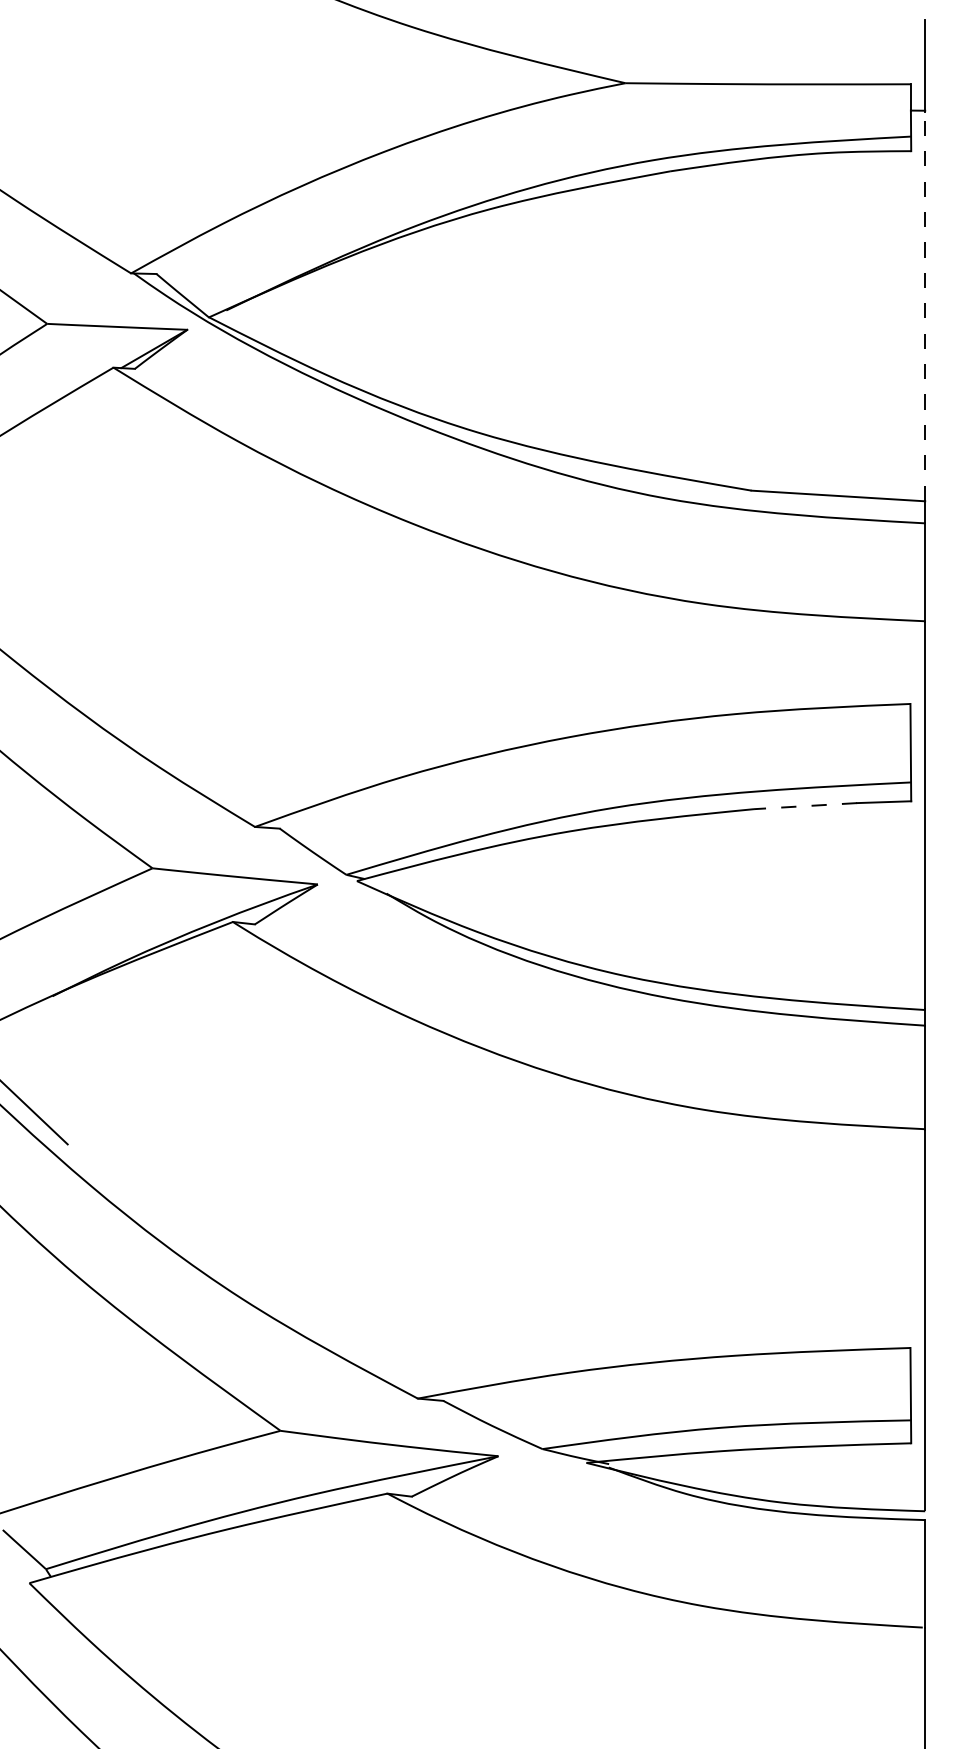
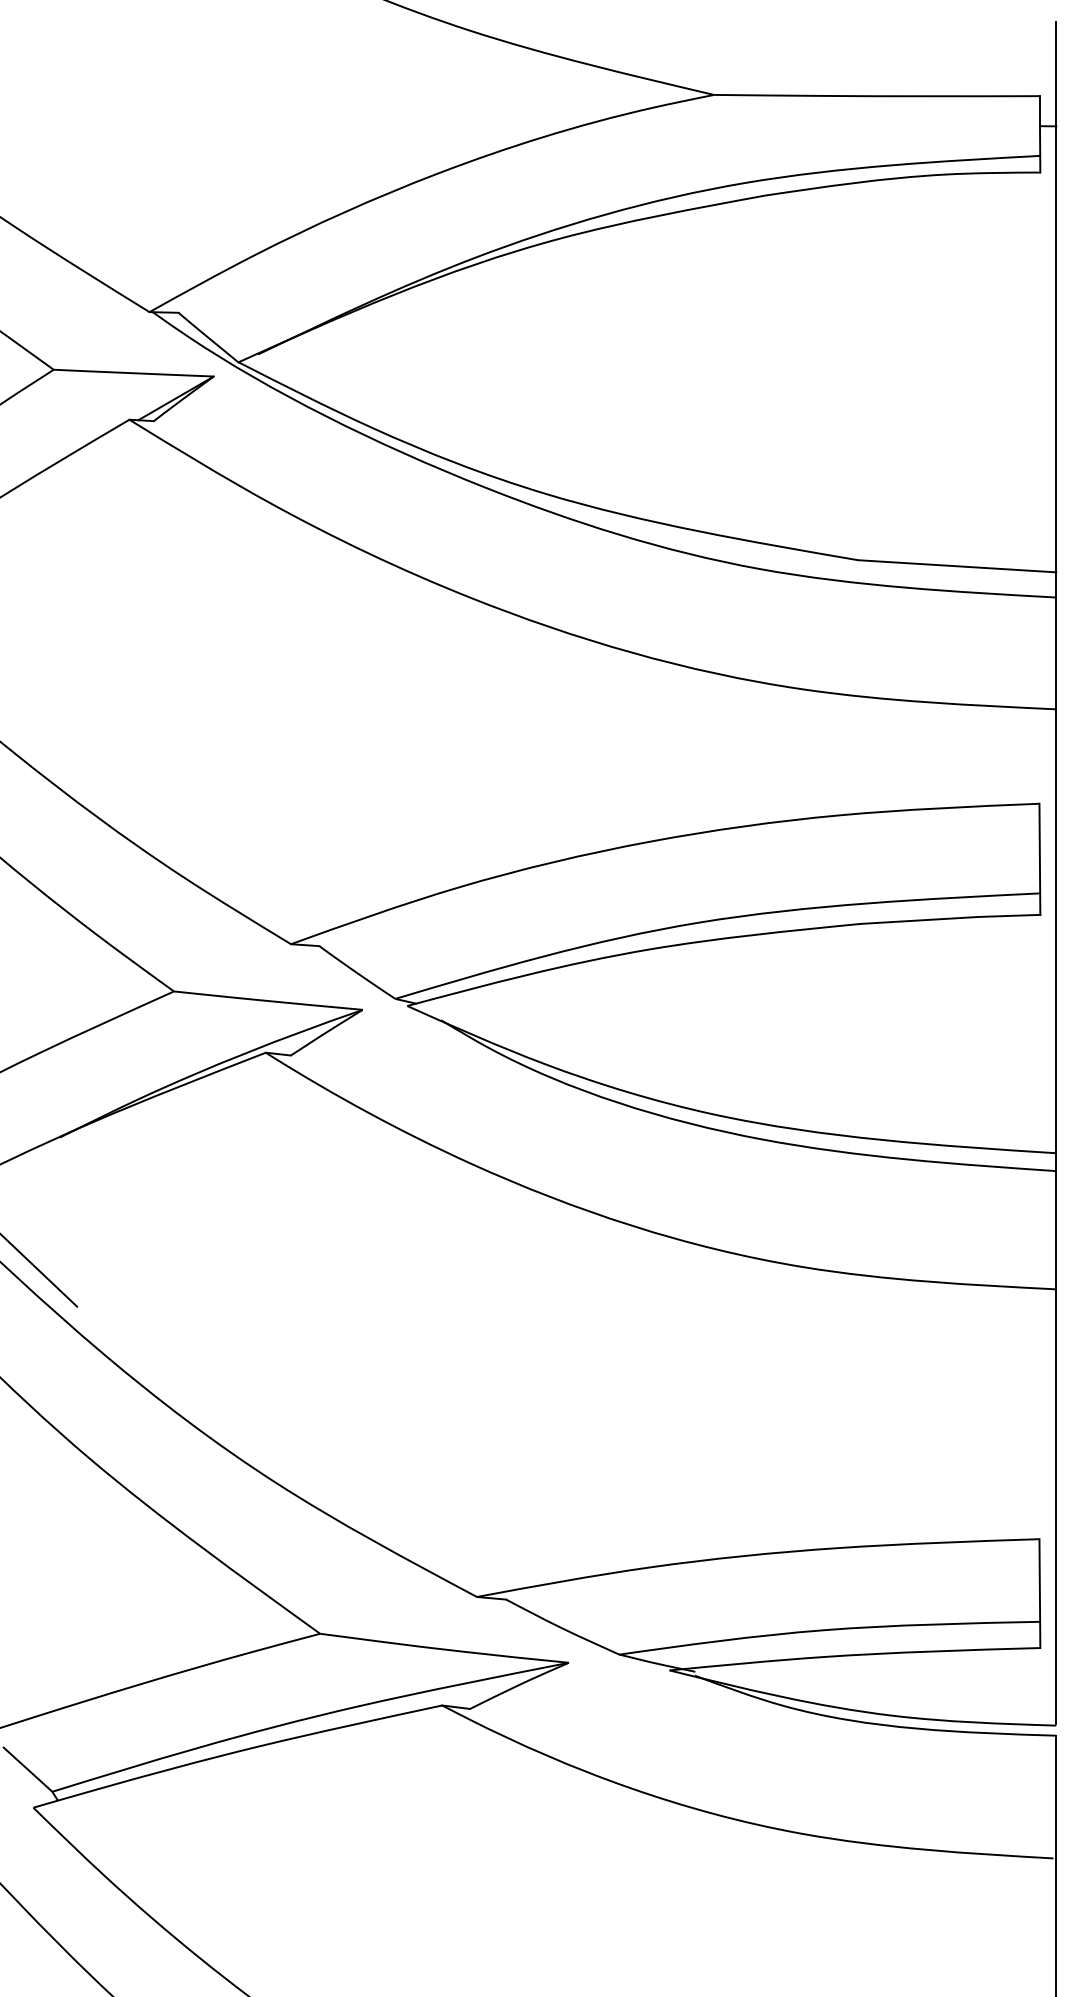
line: (925, 306) -> (1056, 349), dashed -> solid
line: (805, 806) -> (919, 920), dashed -> solid

